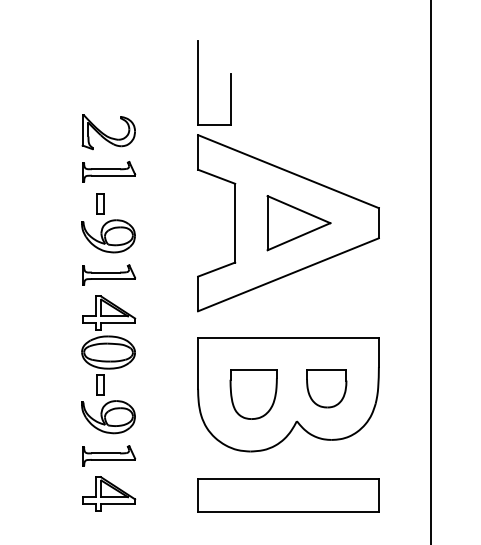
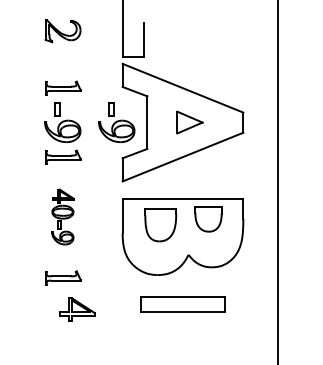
part: (107, 133) -> (62, 31), moved
part: (188, 222) -> (116, 122), added
part: (298, 222) -> (189, 122), size x0.6
part: (107, 363) -> (62, 216), size x0.6
part: (326, 389) -> (208, 219), moved
part: (253, 395) -> (160, 225), moved
part: (109, 494) -> (77, 309), moved
part: (287, 495) -> (182, 304), size x0.7

